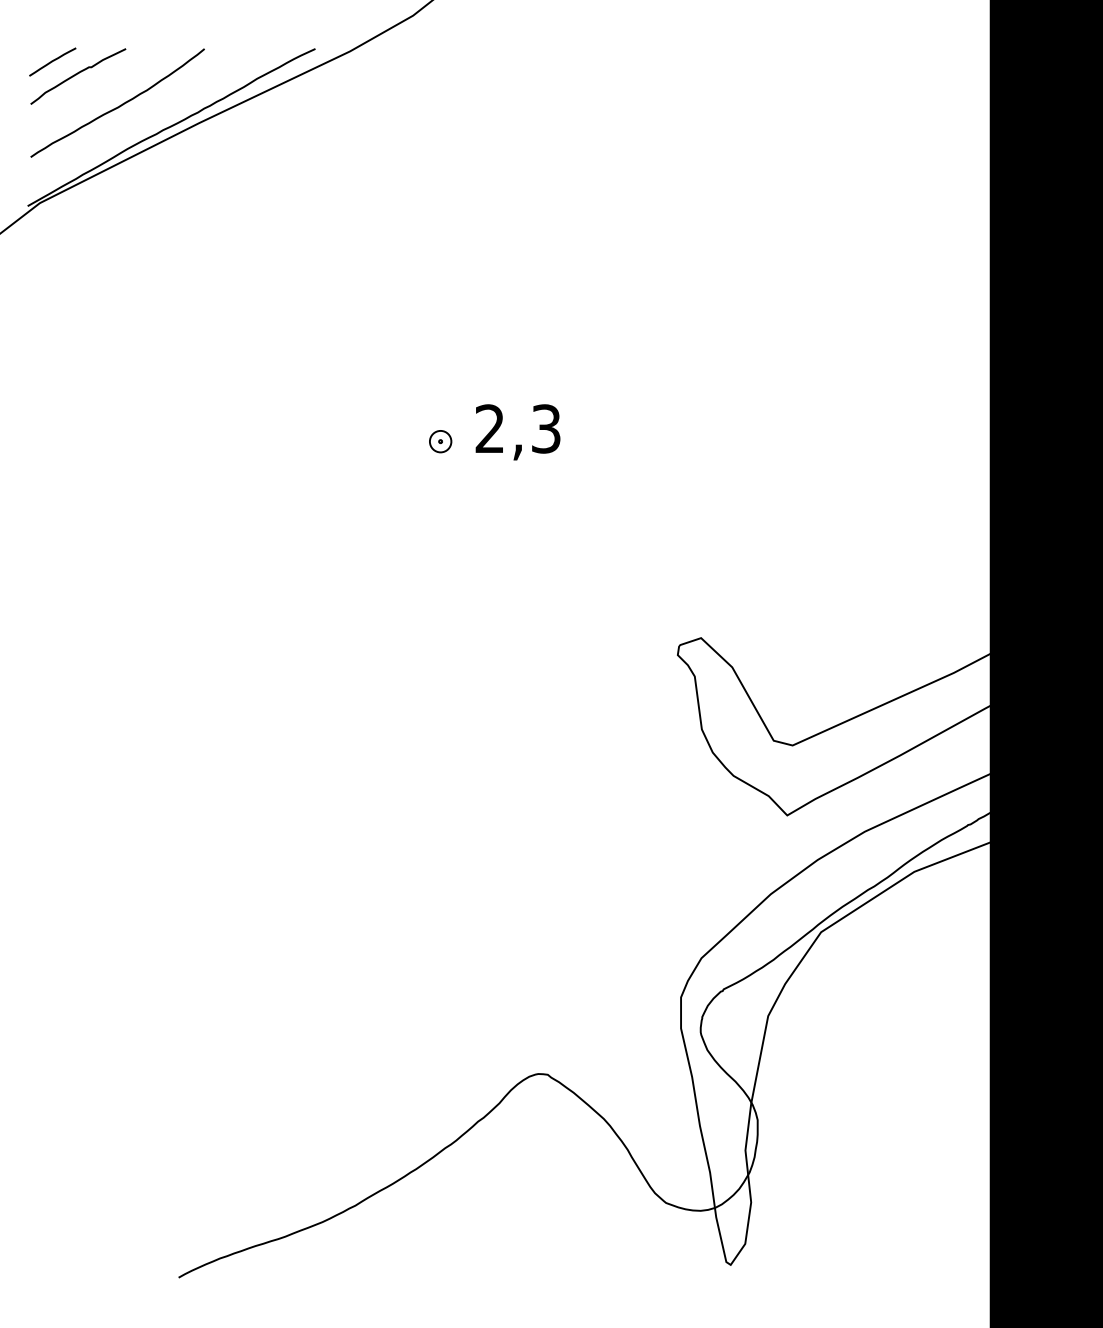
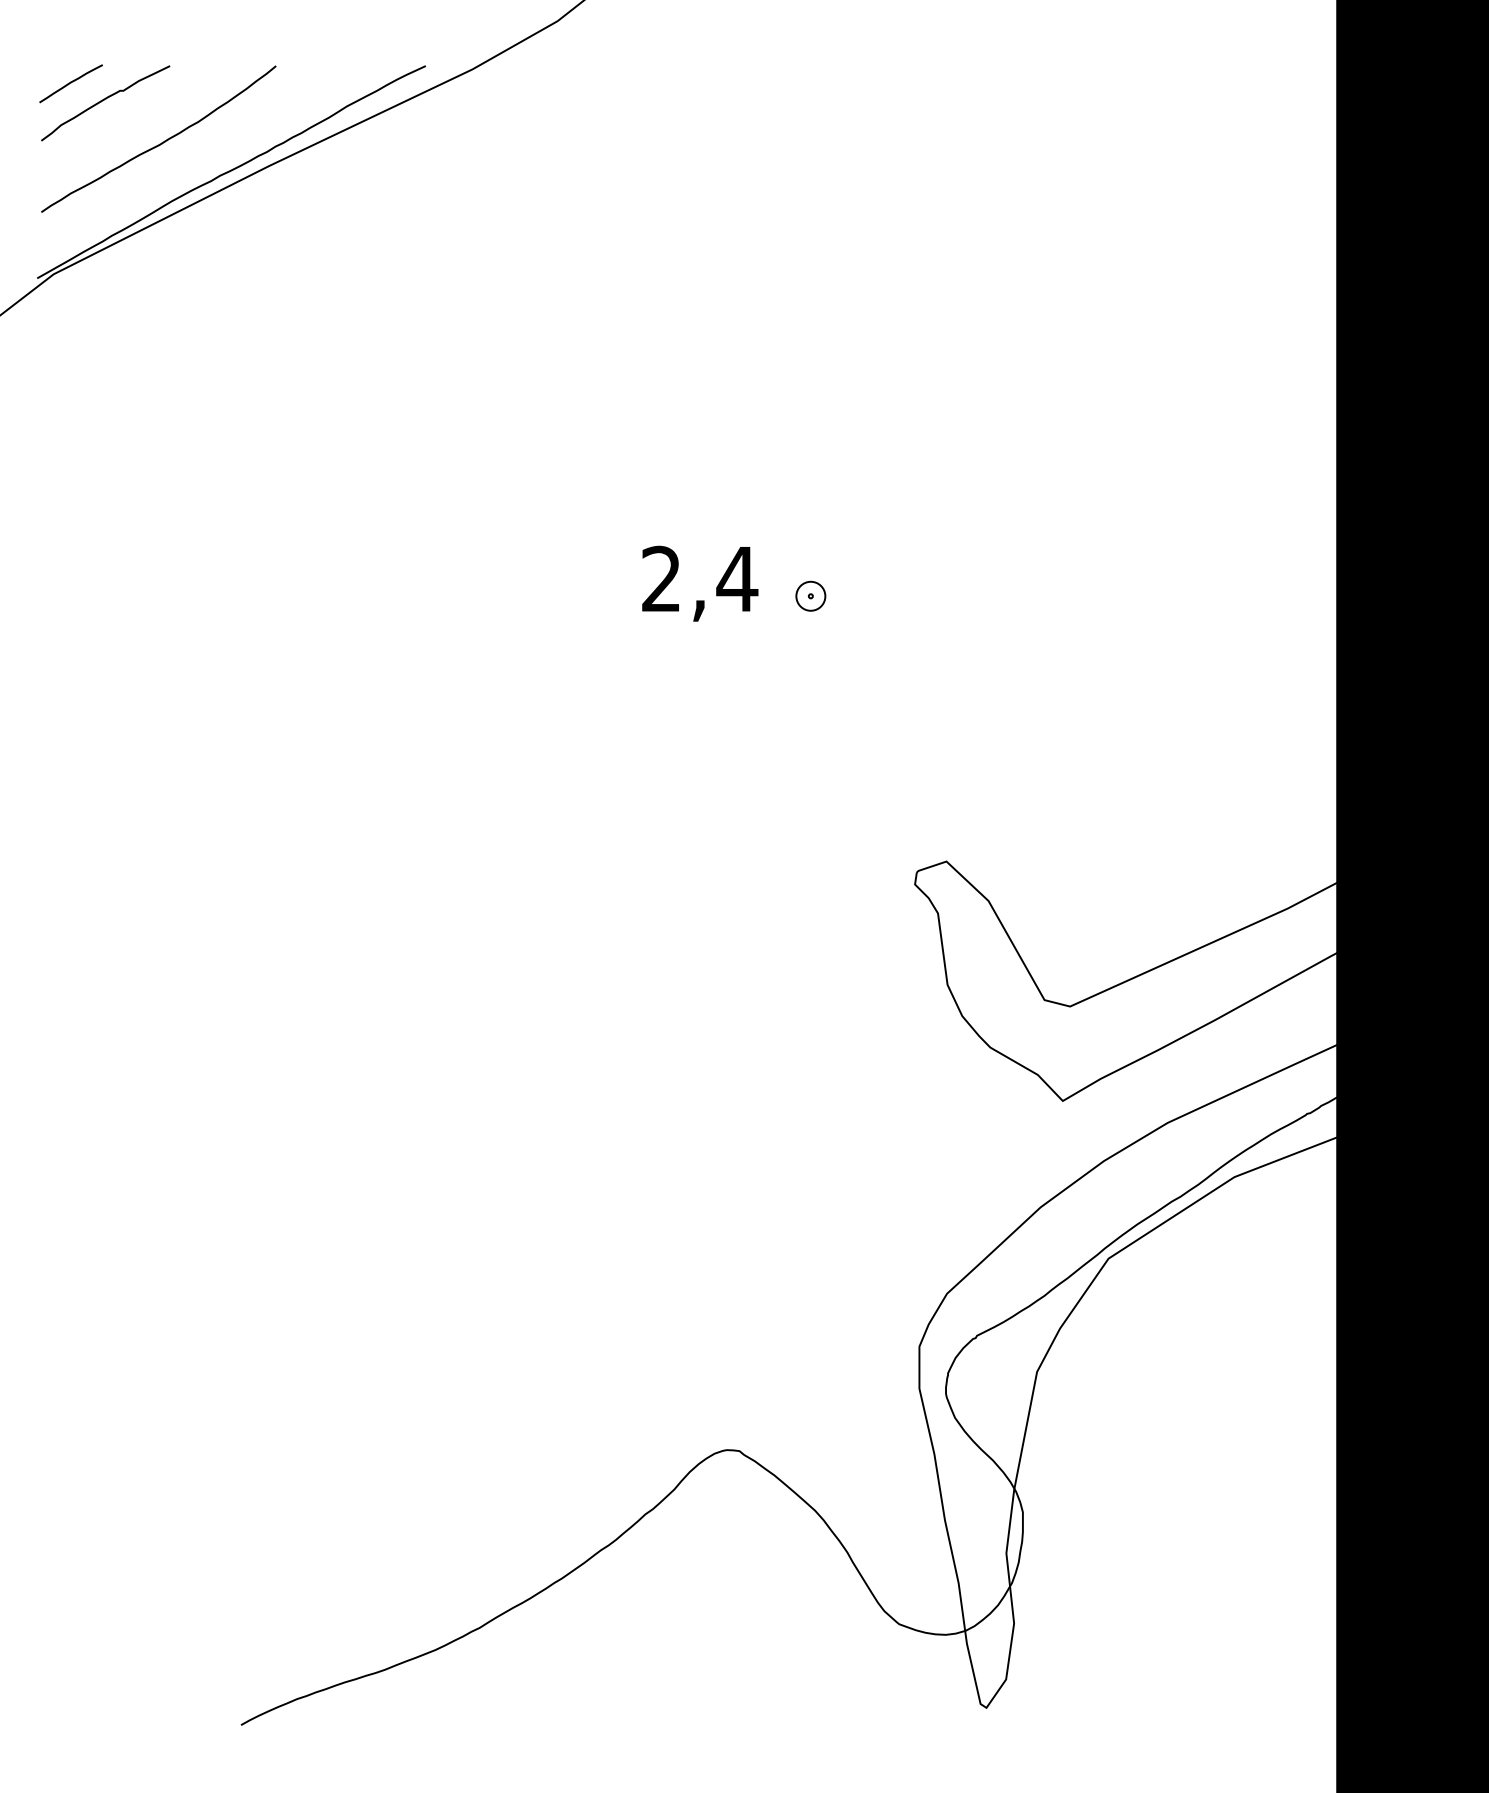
text: (545, 428) -> (736, 578), 2,3 -> 2,4
part: (440, 441) -> (810, 596), moved

